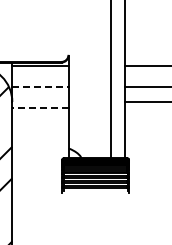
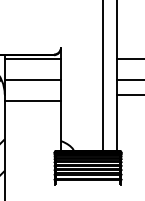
line: (40, 87) -> (32, 80), dashed -> solid
line: (39, 108) -> (31, 101), dashed -> solid

